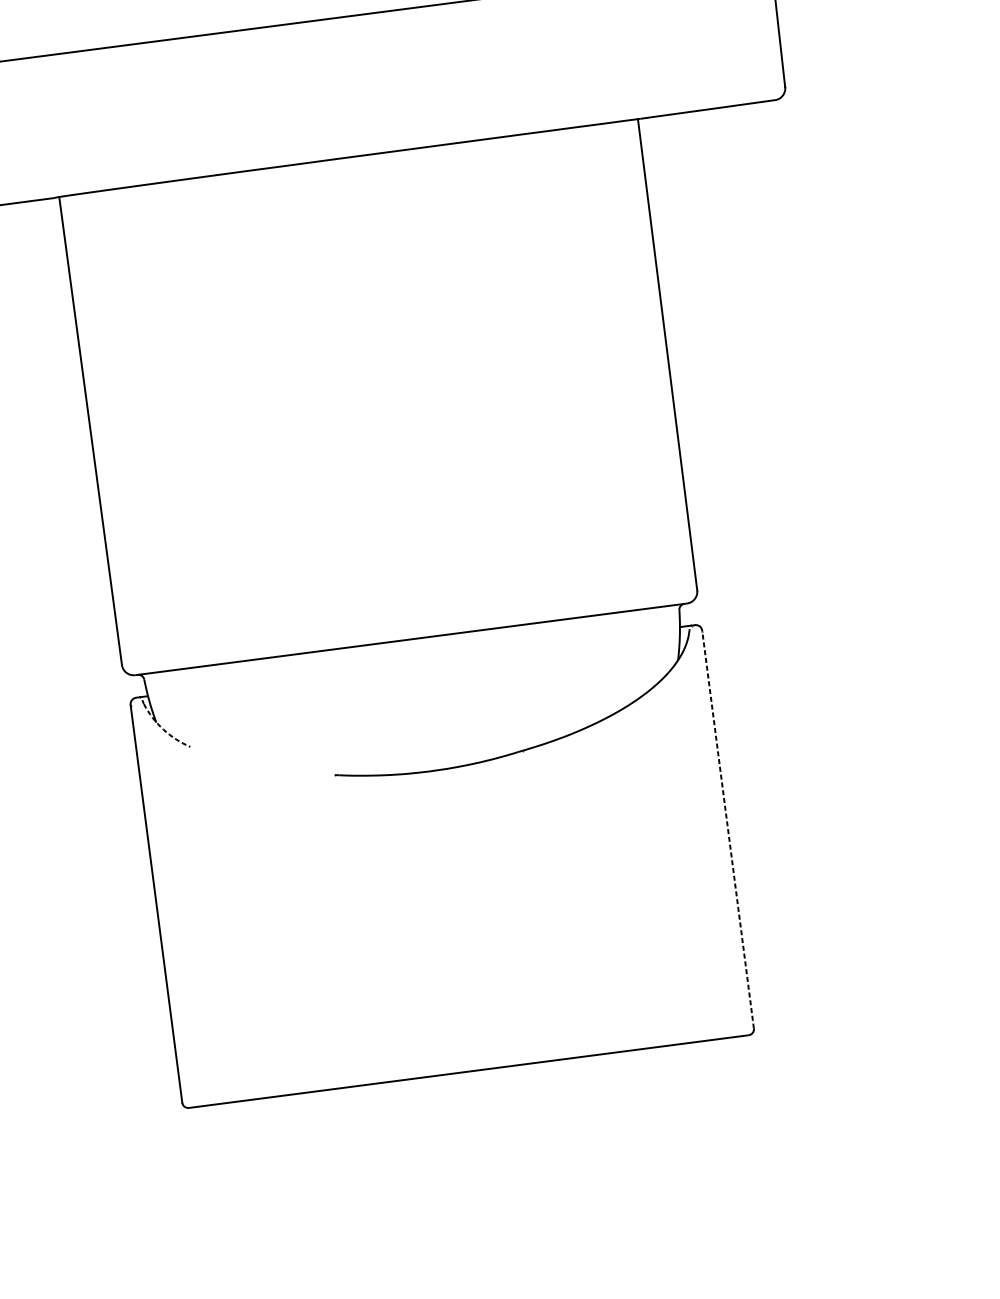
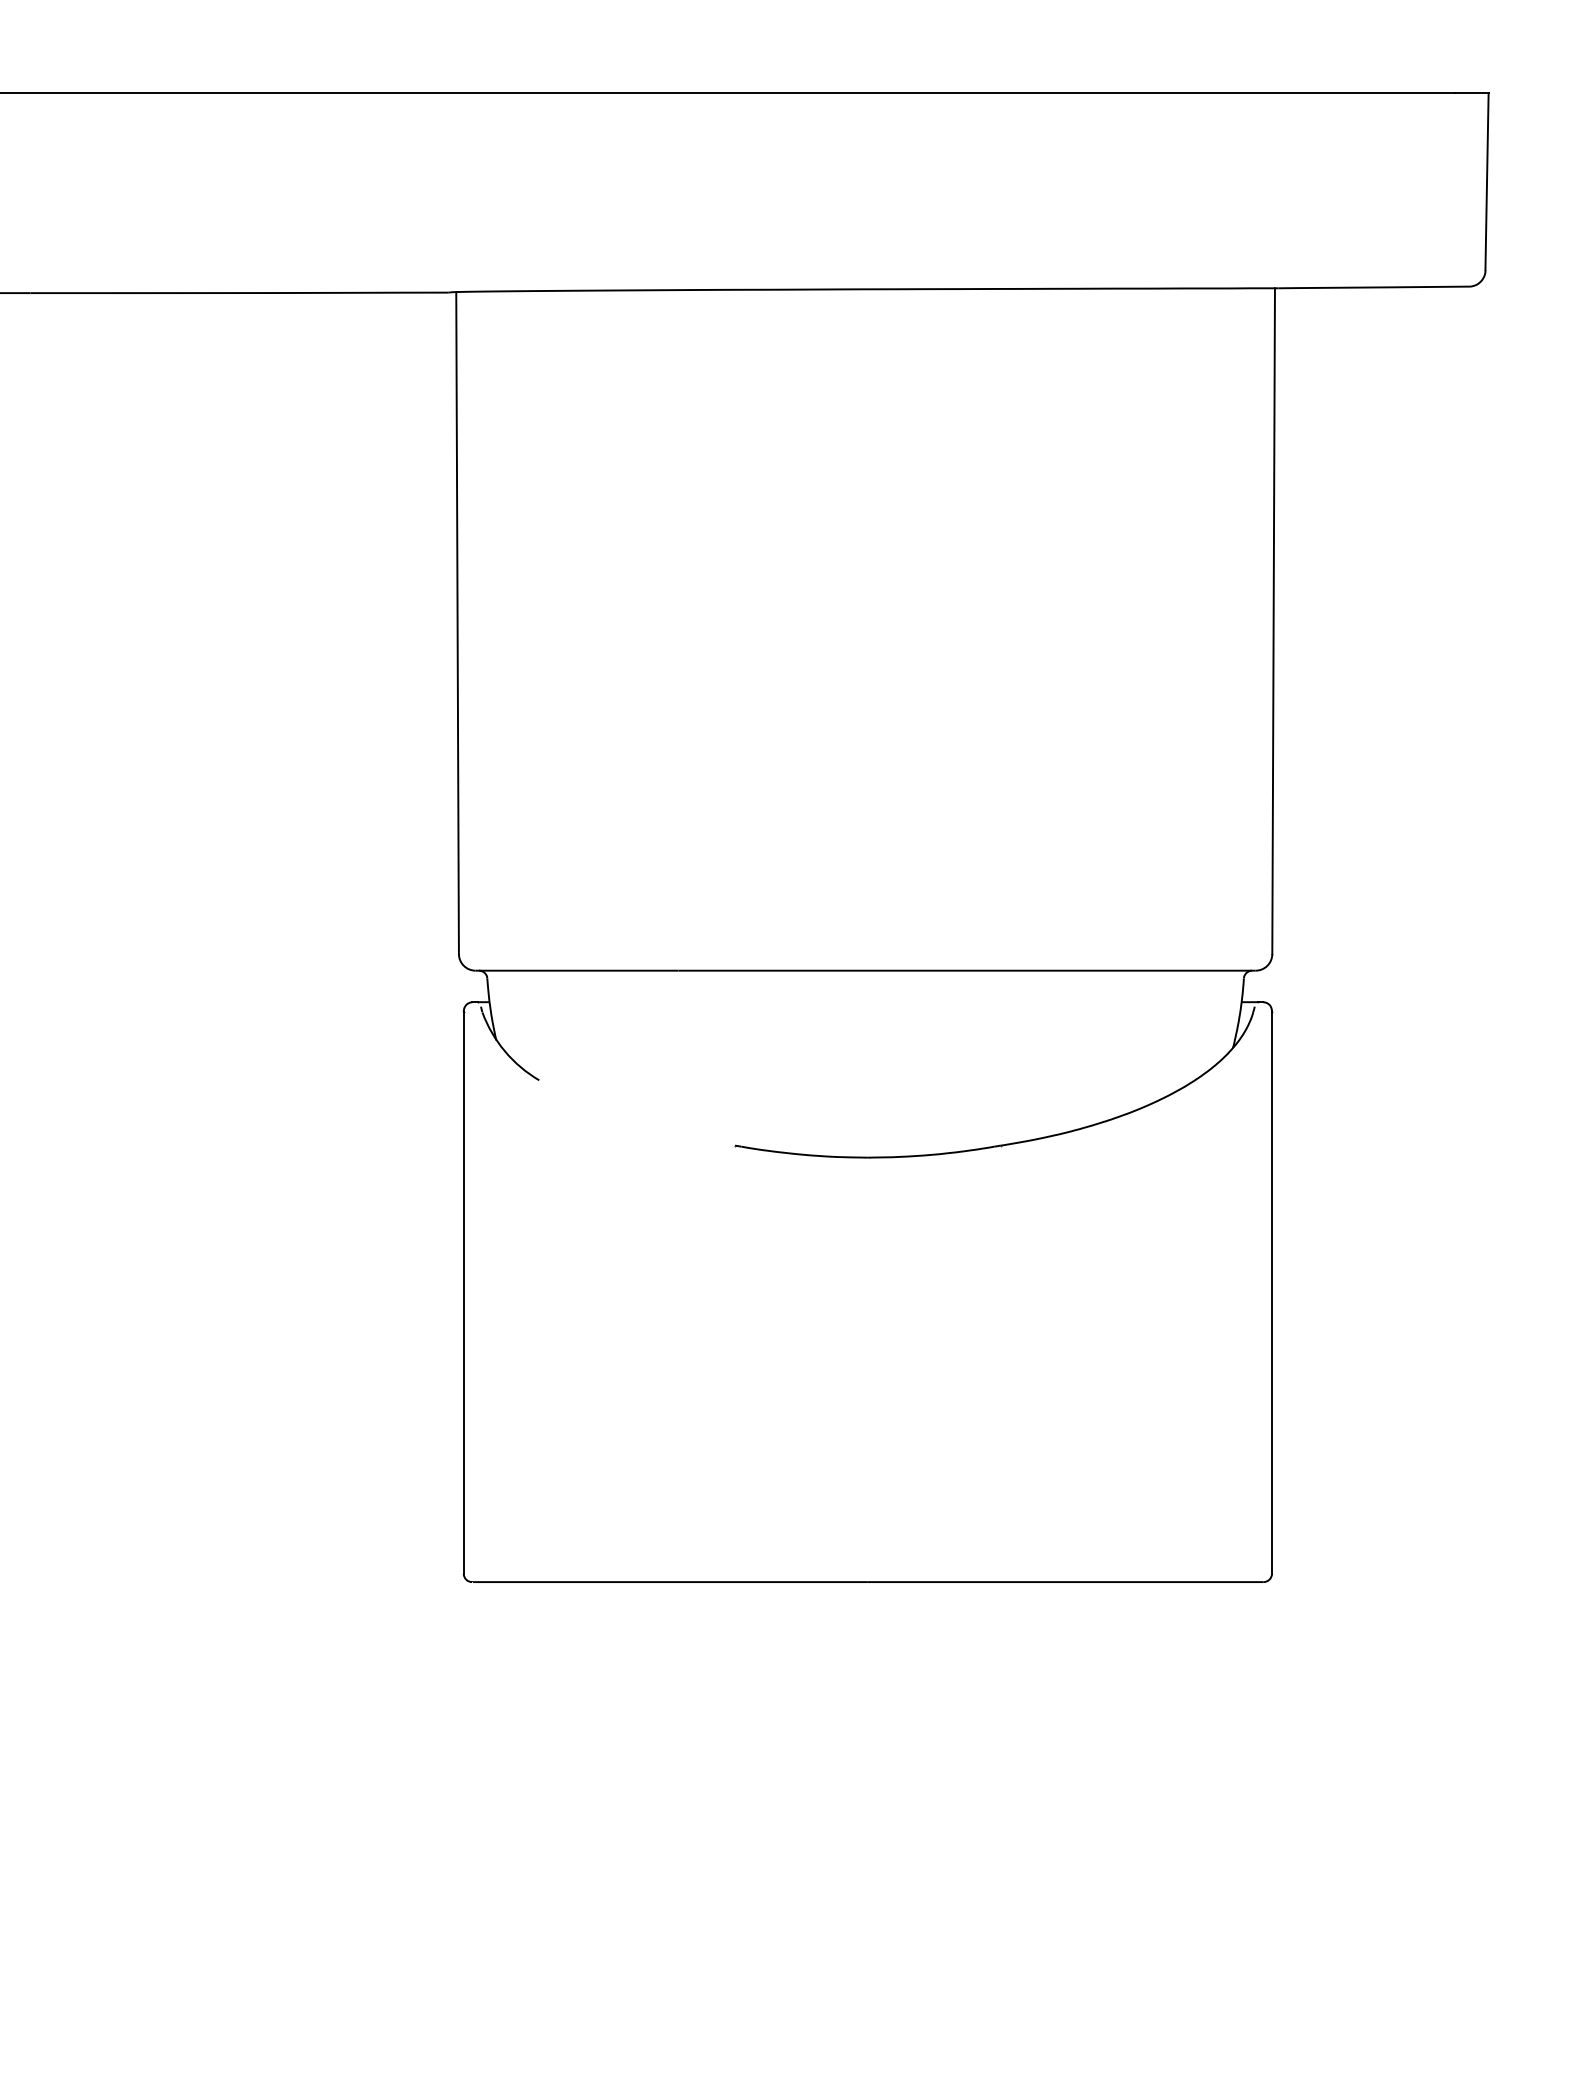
arc: (163, 729) -> (504, 1051), dashed -> solid
line: (727, 830) -> (1271, 1293), dashed -> solid

